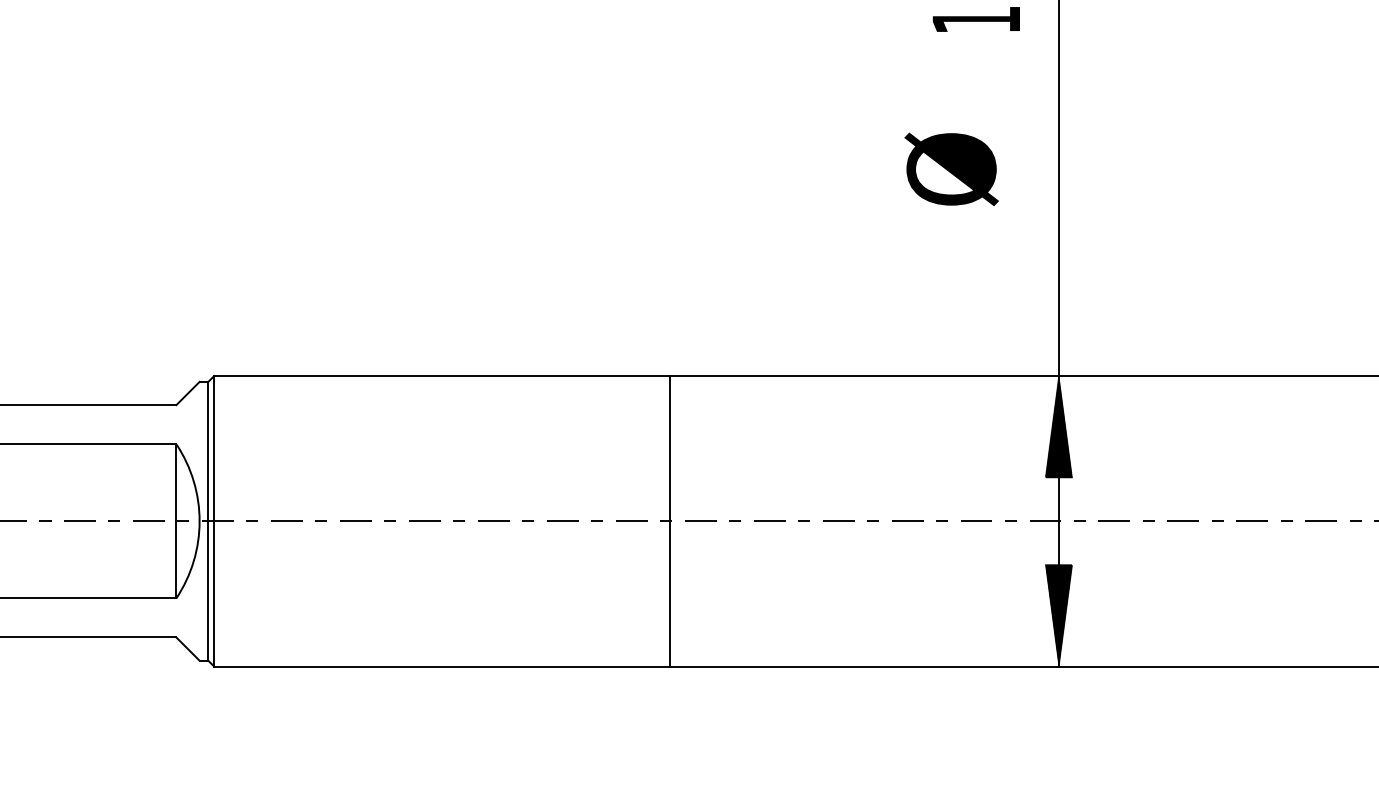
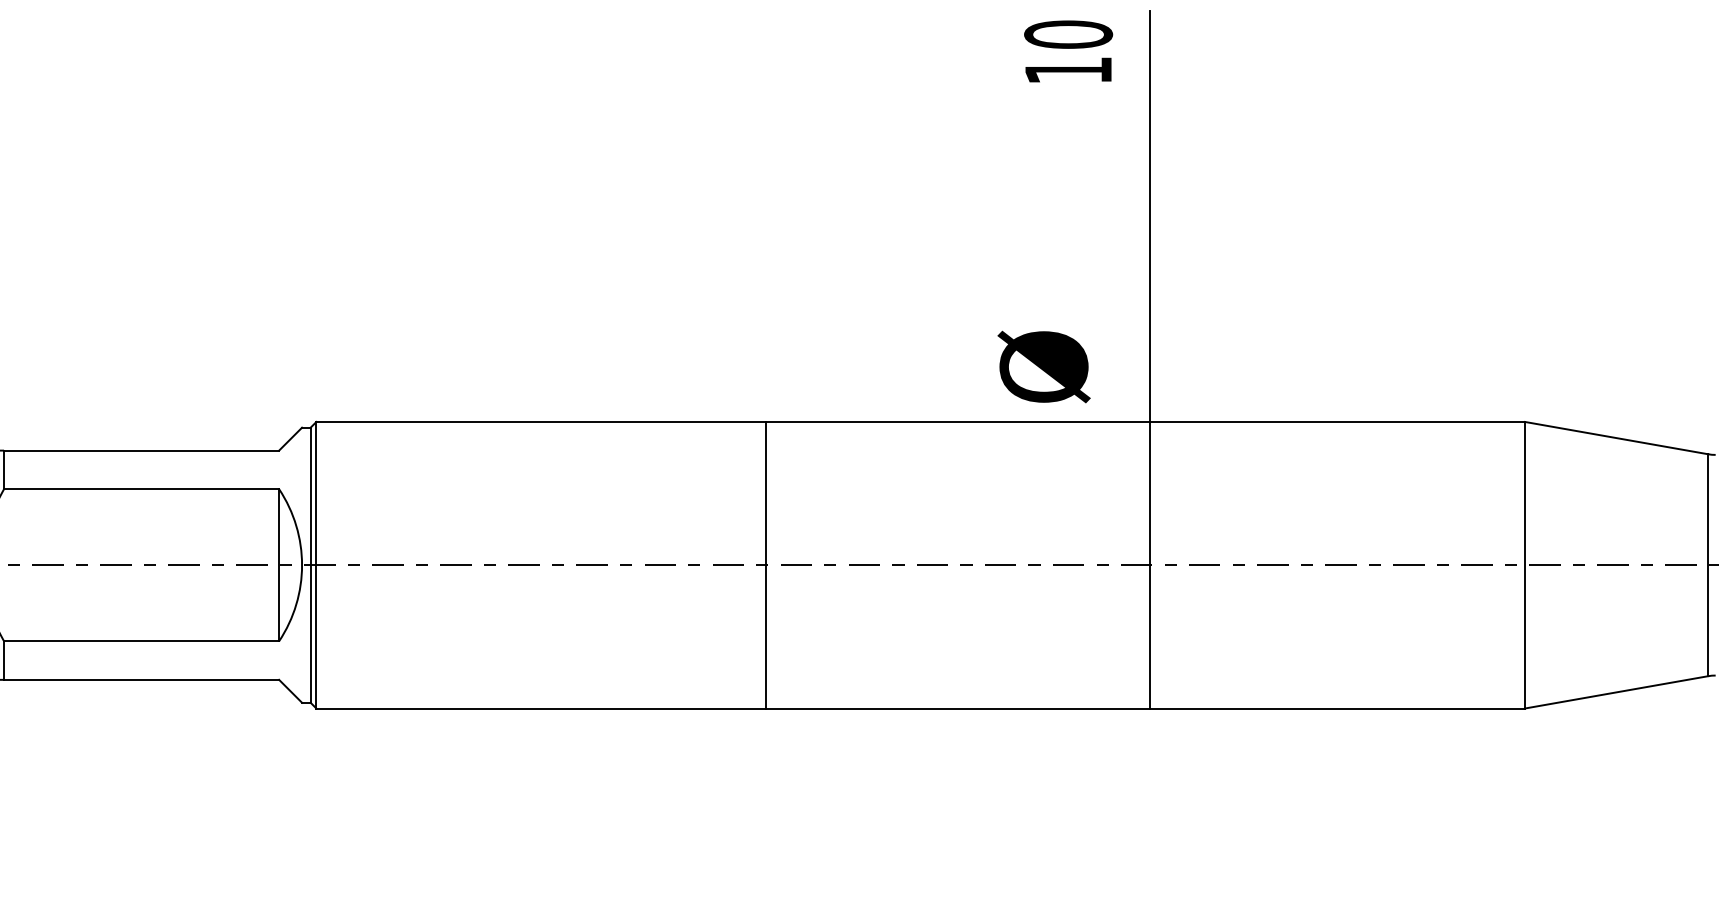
text: (951, 168) -> (1043, 366), moved
hatch: (1058, 427) -> (1149, 472), removed
hatch: (1058, 615) -> (1149, 658), removed

